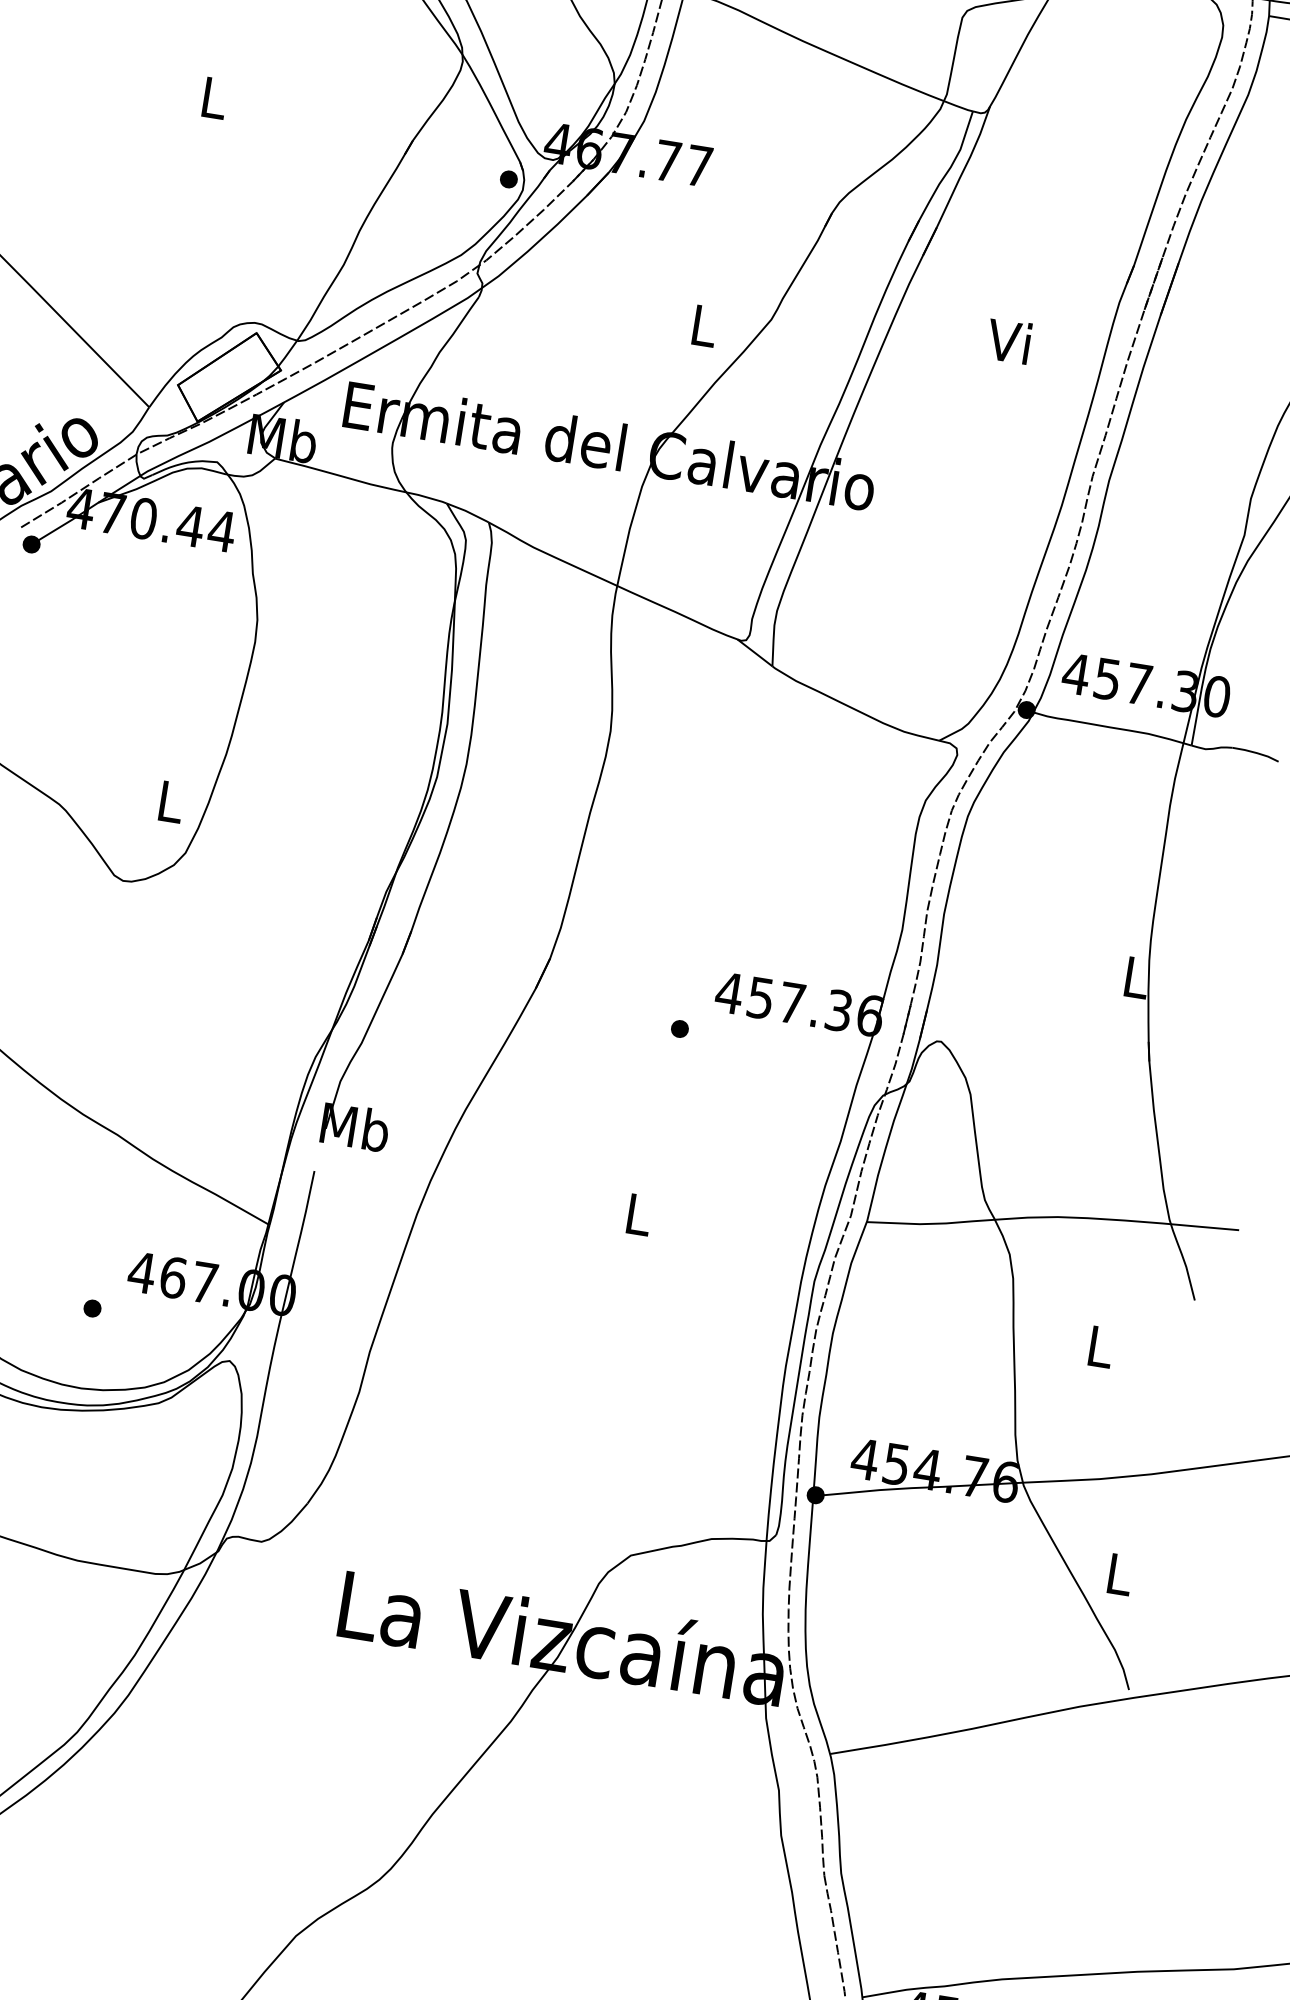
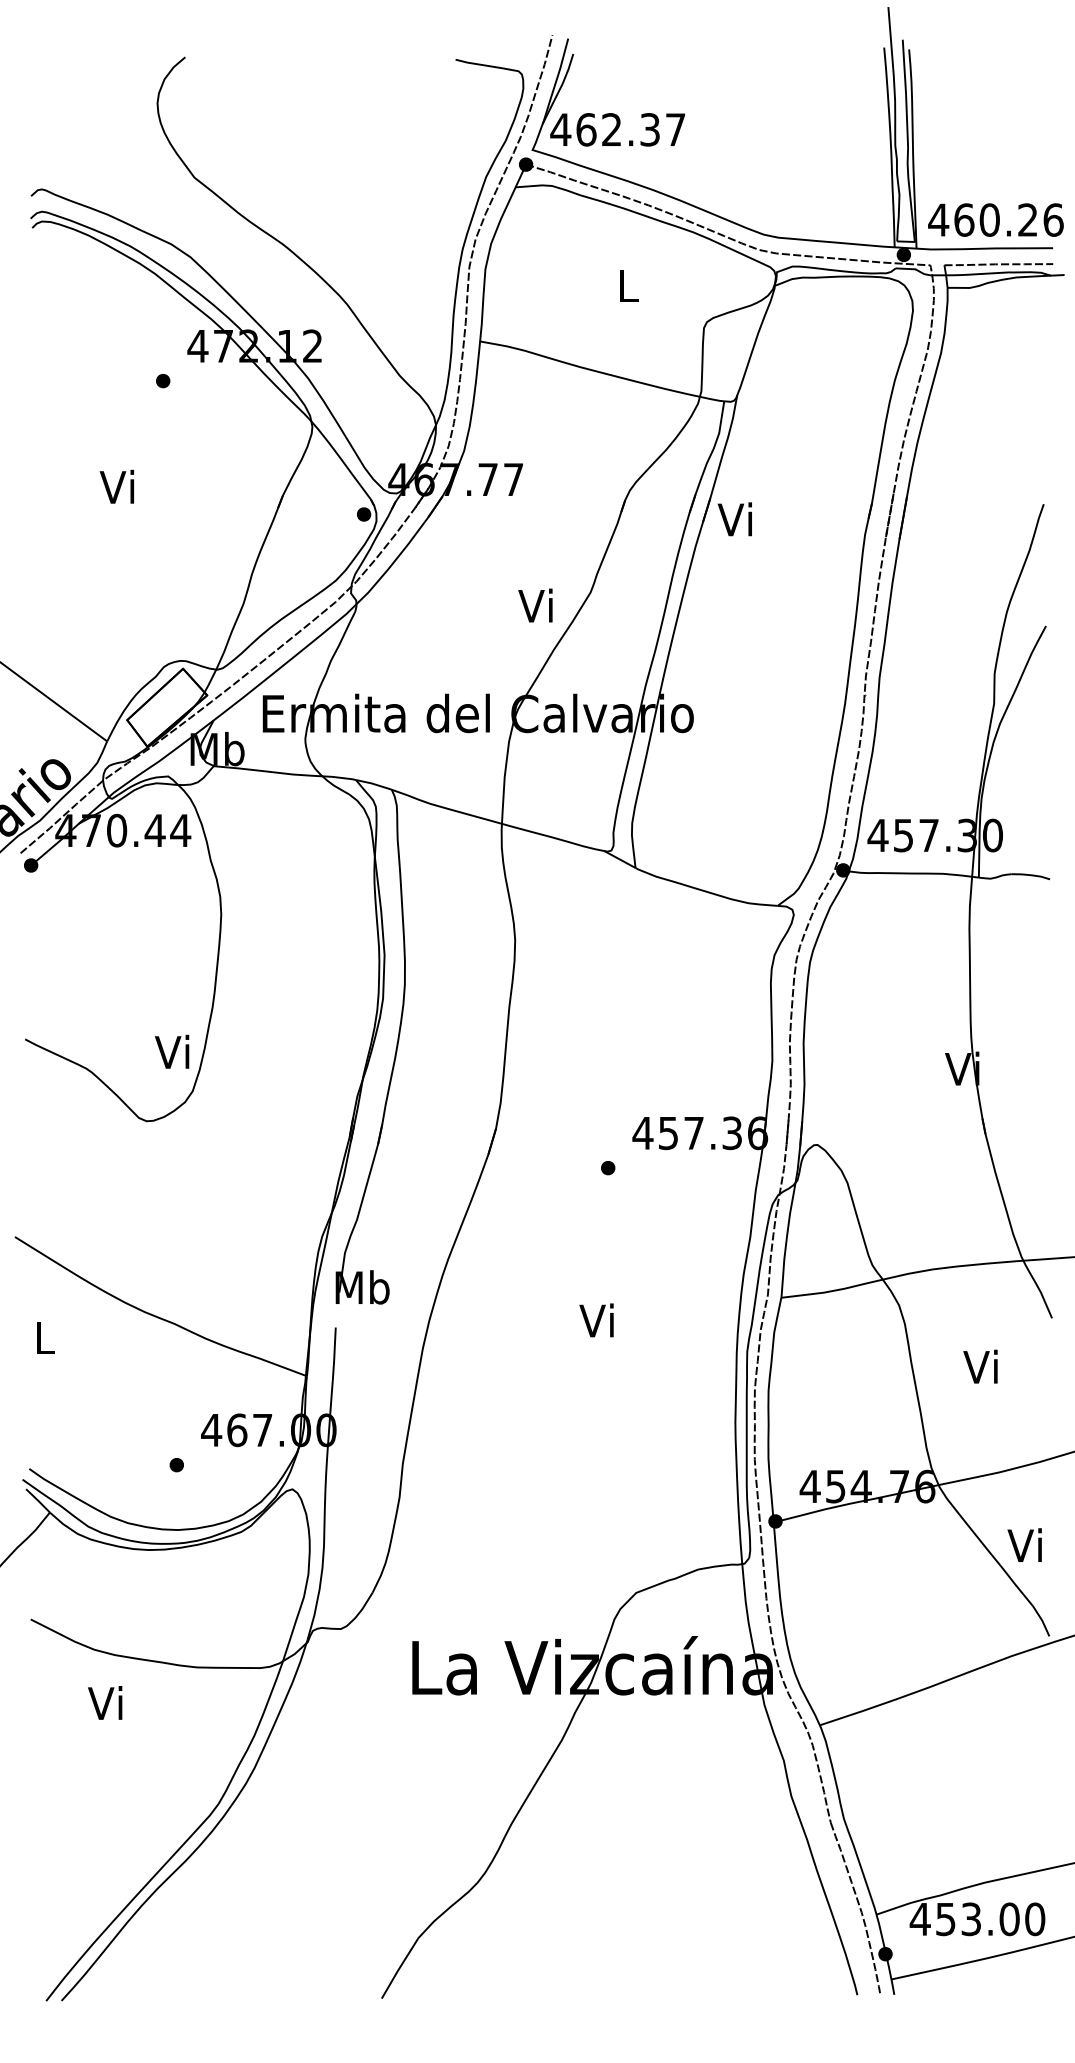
text: (210, 96) -> (116, 486), L -> Vi
text: (701, 324) -> (535, 605), L -> Vi
text: (1008, 341) -> (734, 519), moved
text: (167, 800) -> (171, 1051), L -> Vi
text: (1134, 976) -> (962, 1068), L -> Vi
text: (635, 1213) -> (596, 1320), L -> Vi
text: (1097, 1345) -> (980, 1366), L -> Vi
text: (1116, 1572) -> (1024, 1544), L -> Vi

